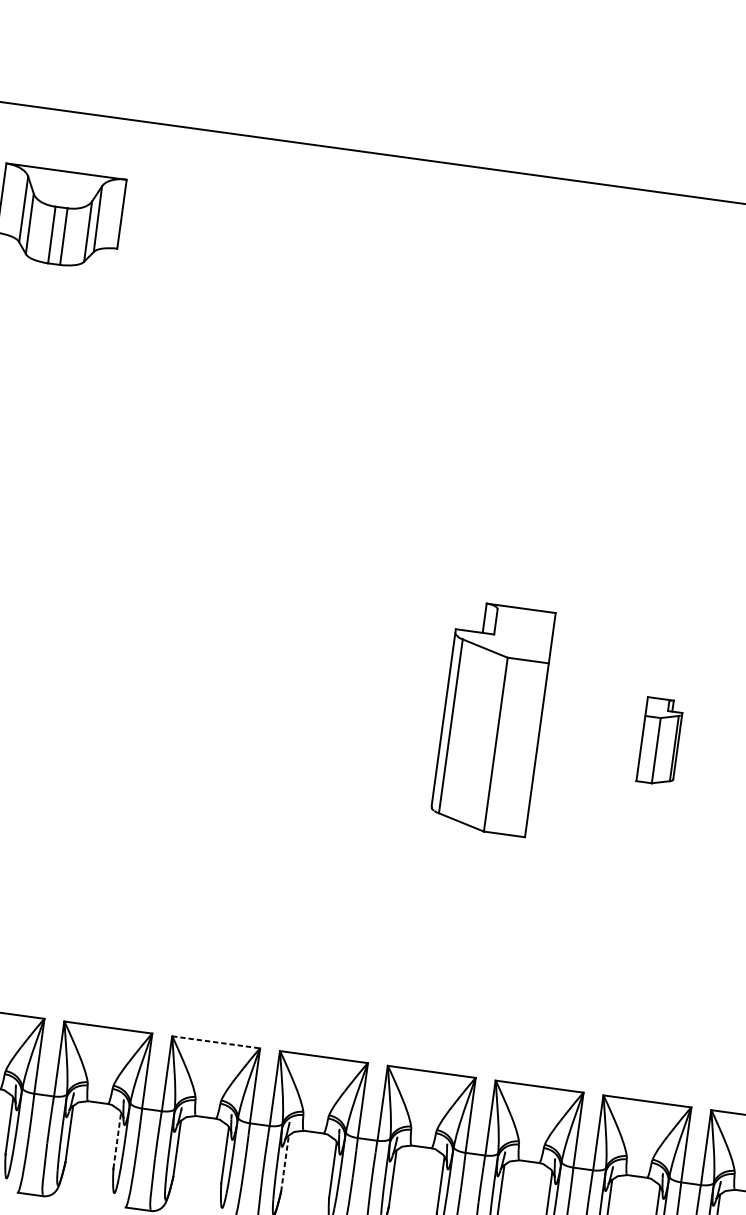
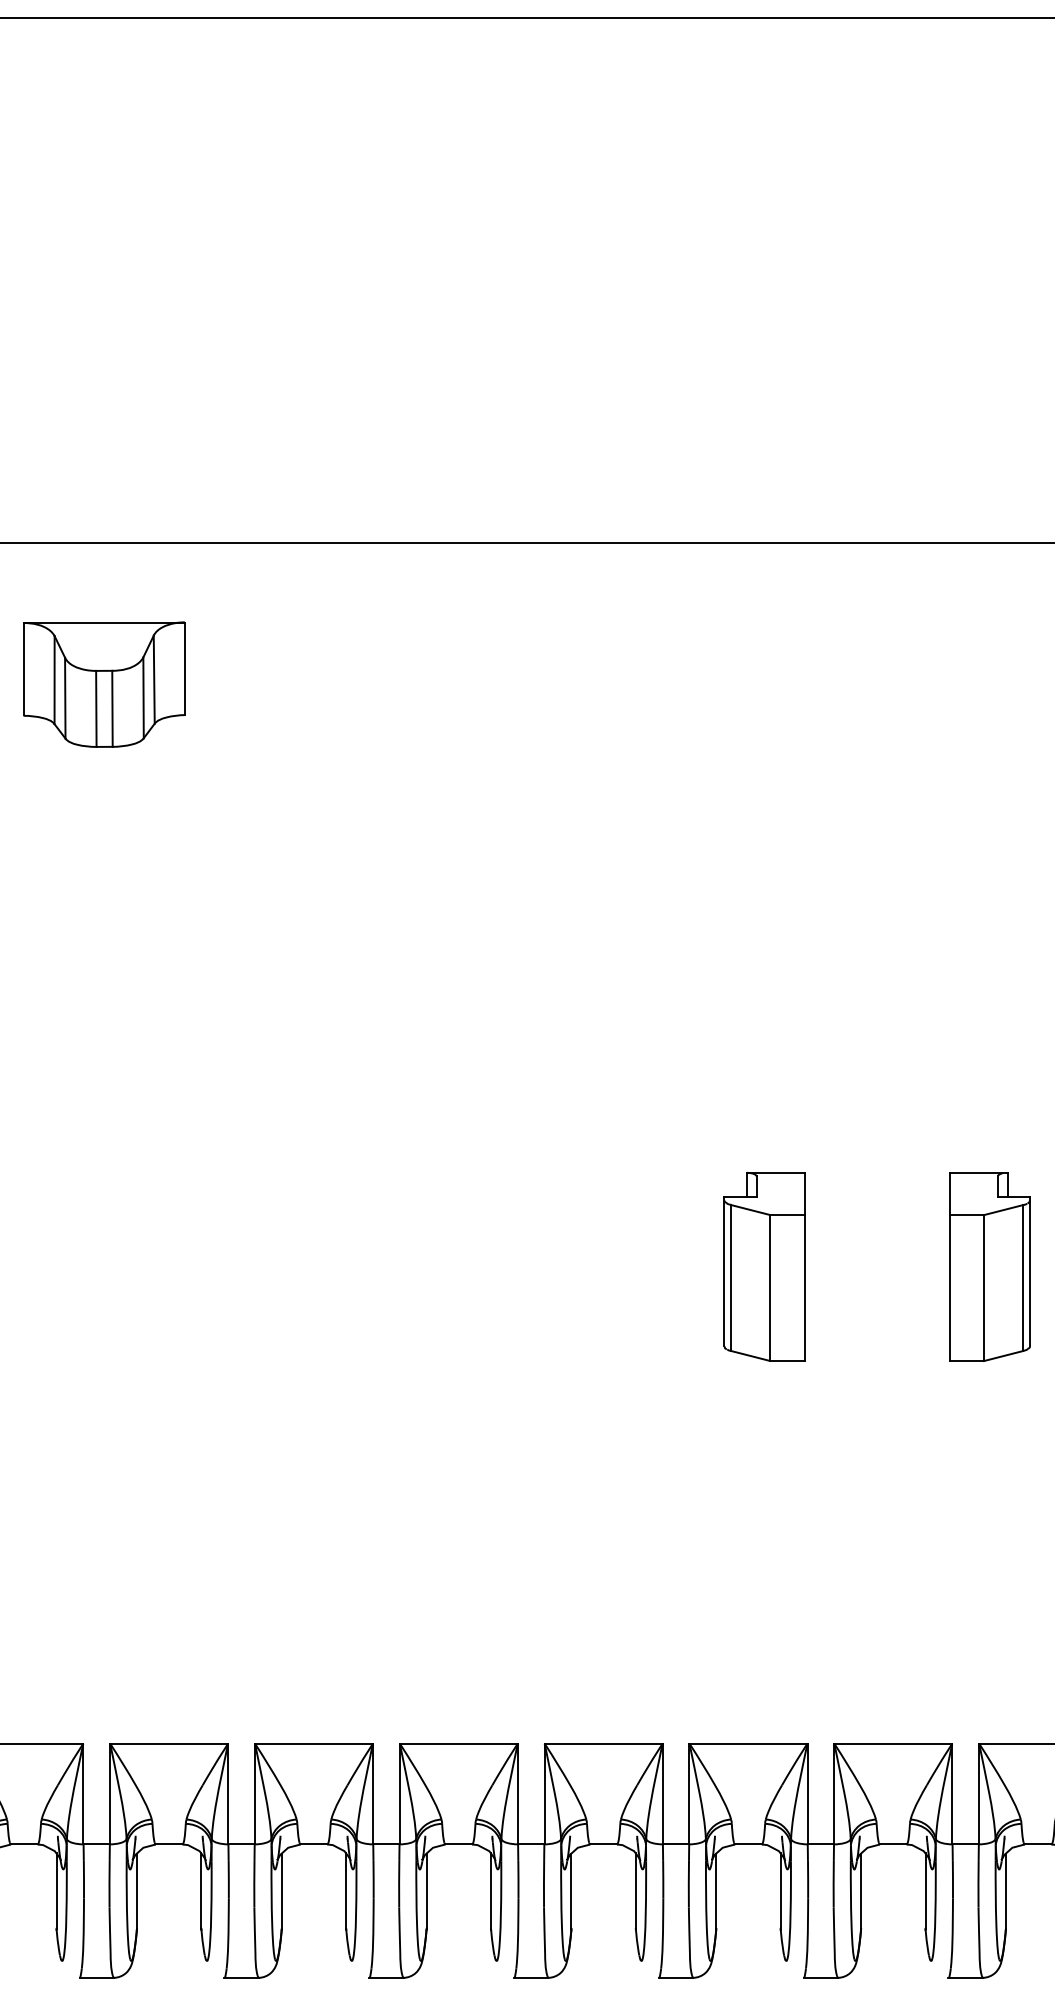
part: (492, 718) -> (764, 1266), size x0.62
part: (659, 741) -> (989, 1266), size x1.67
line: (216, 1042) -> (459, 1743), dashed -> solid
line: (117, 1140) -> (346, 1891), dashed -> solid
line: (284, 1163) -> (571, 1891), dashed -> solid

